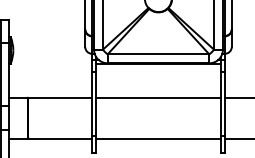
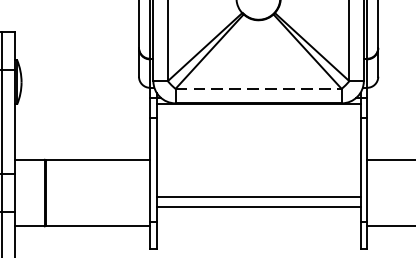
line: (158, 54) -> (258, 88), solid -> dashed
line: (158, 97) -> (258, 196), moved
line: (158, 138) -> (258, 206), moved

